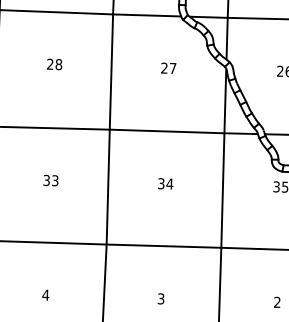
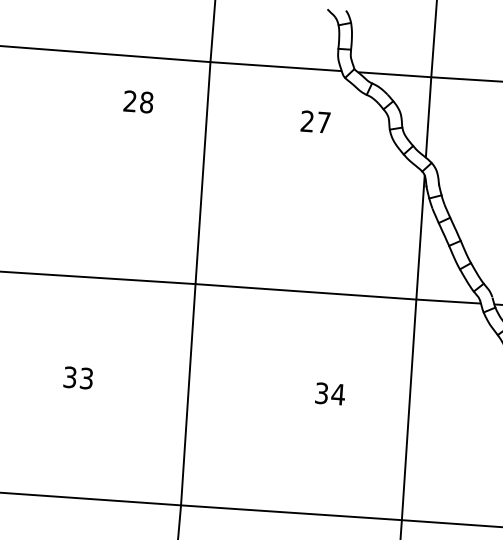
text: (54, 64) -> (138, 101), moved
text: (168, 67) -> (315, 120), moved
text: (165, 183) -> (329, 393), moved

